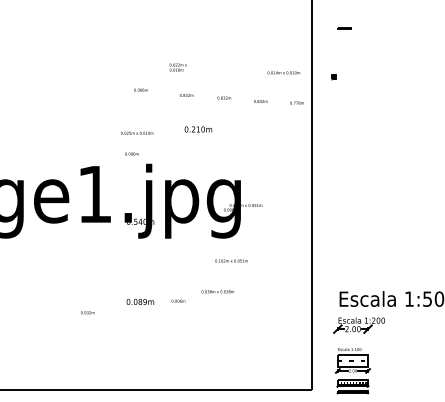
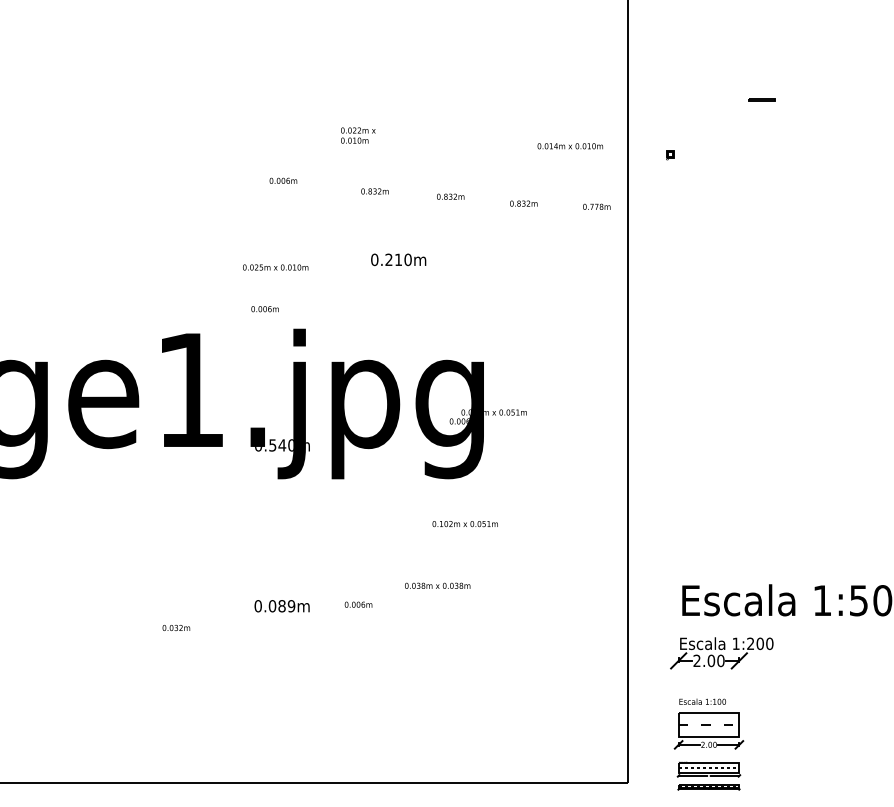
line: (344, 28) -> (762, 99), moved

